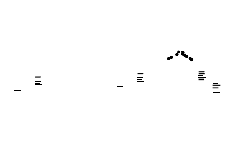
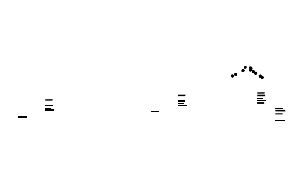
part: (180, 55) -> (247, 72), moved

